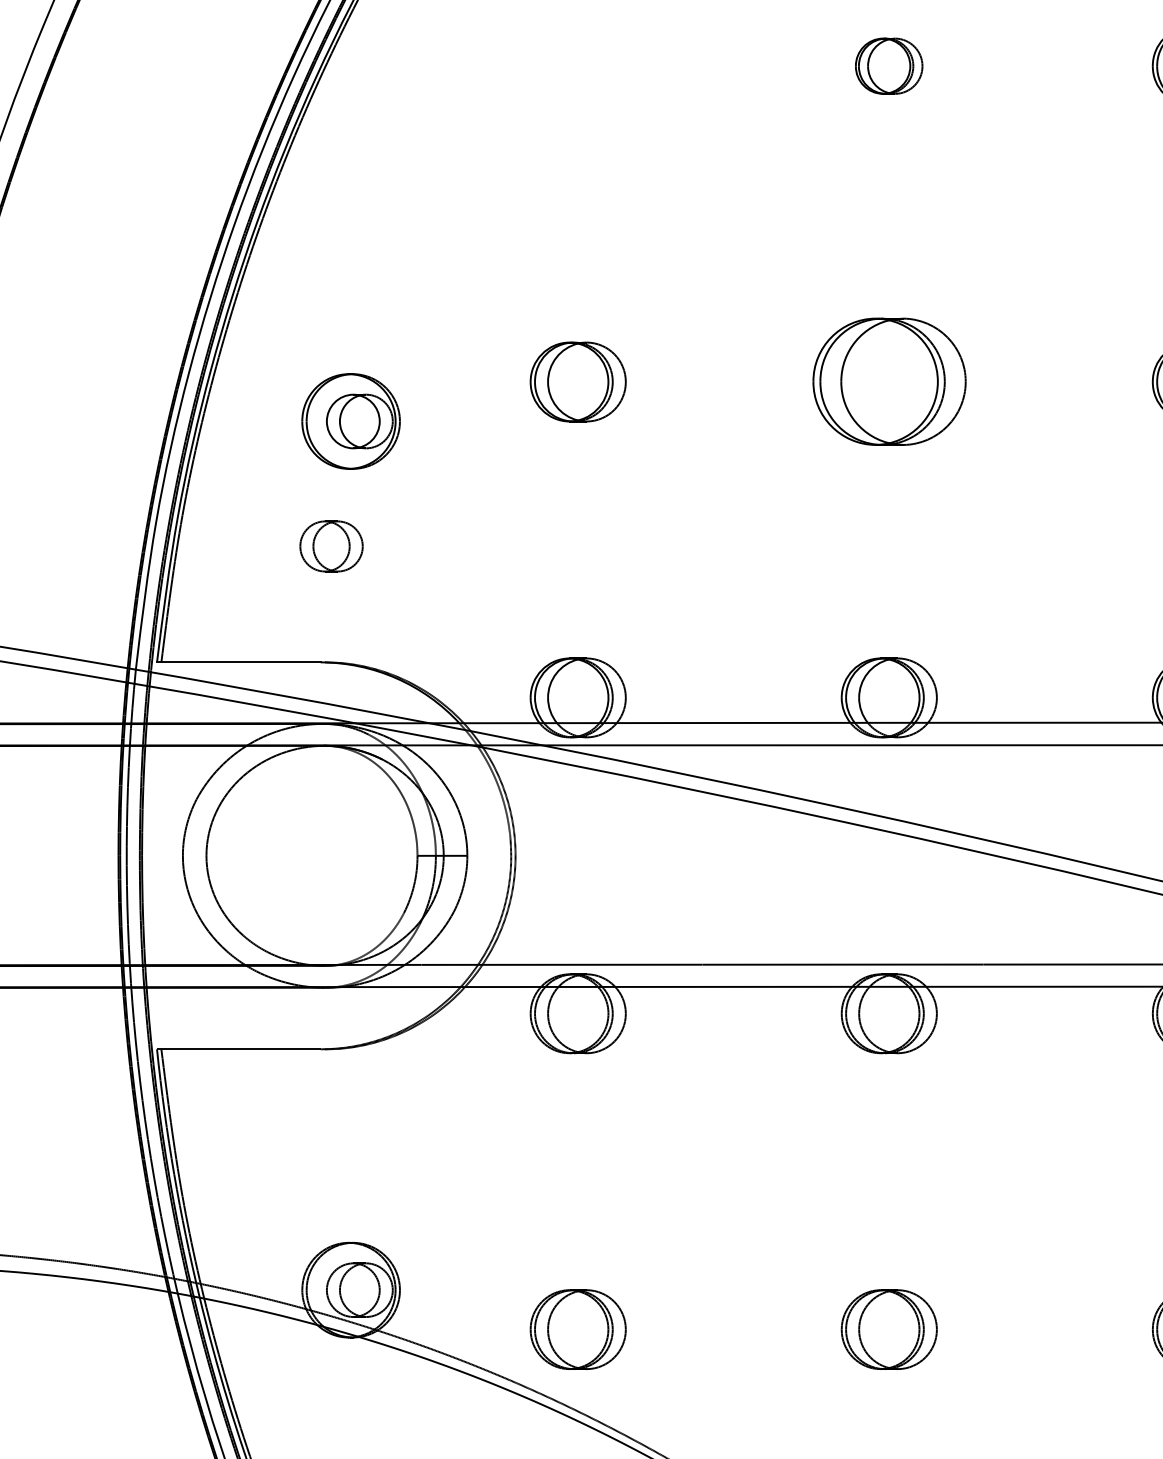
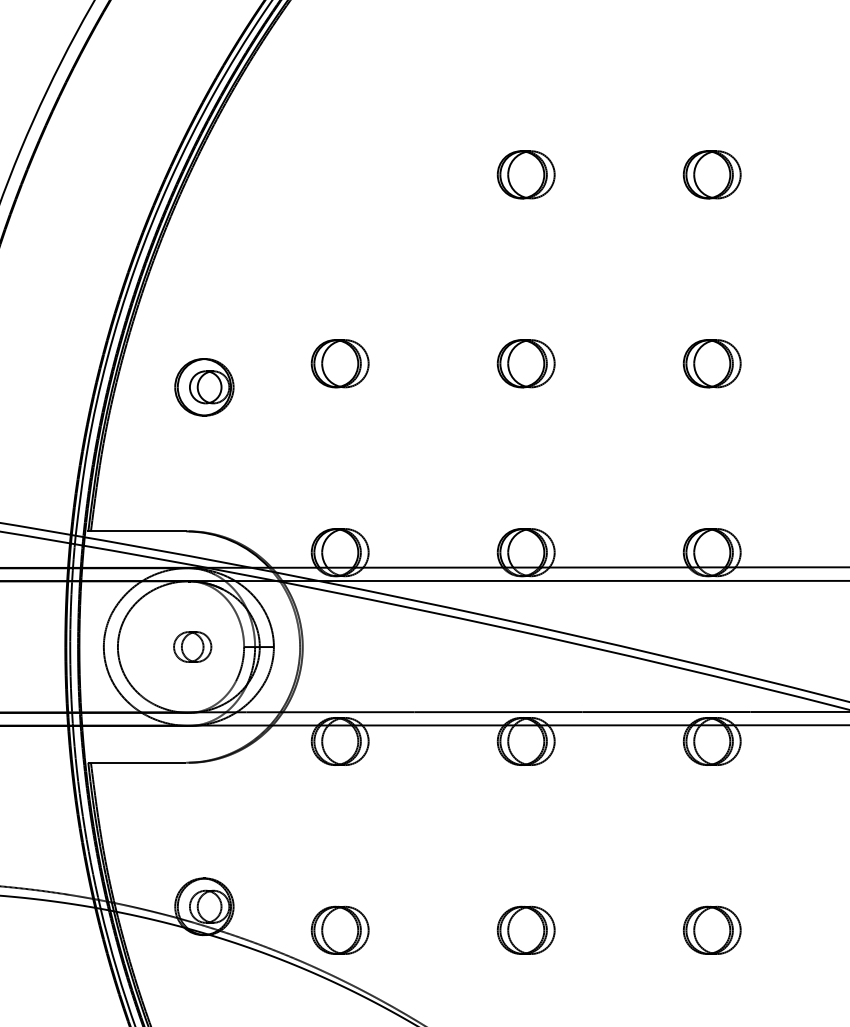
part: (888, 65) -> (525, 174), size x1.43
part: (888, 381) -> (525, 363), size x0.62
part: (331, 545) -> (192, 646), moved

